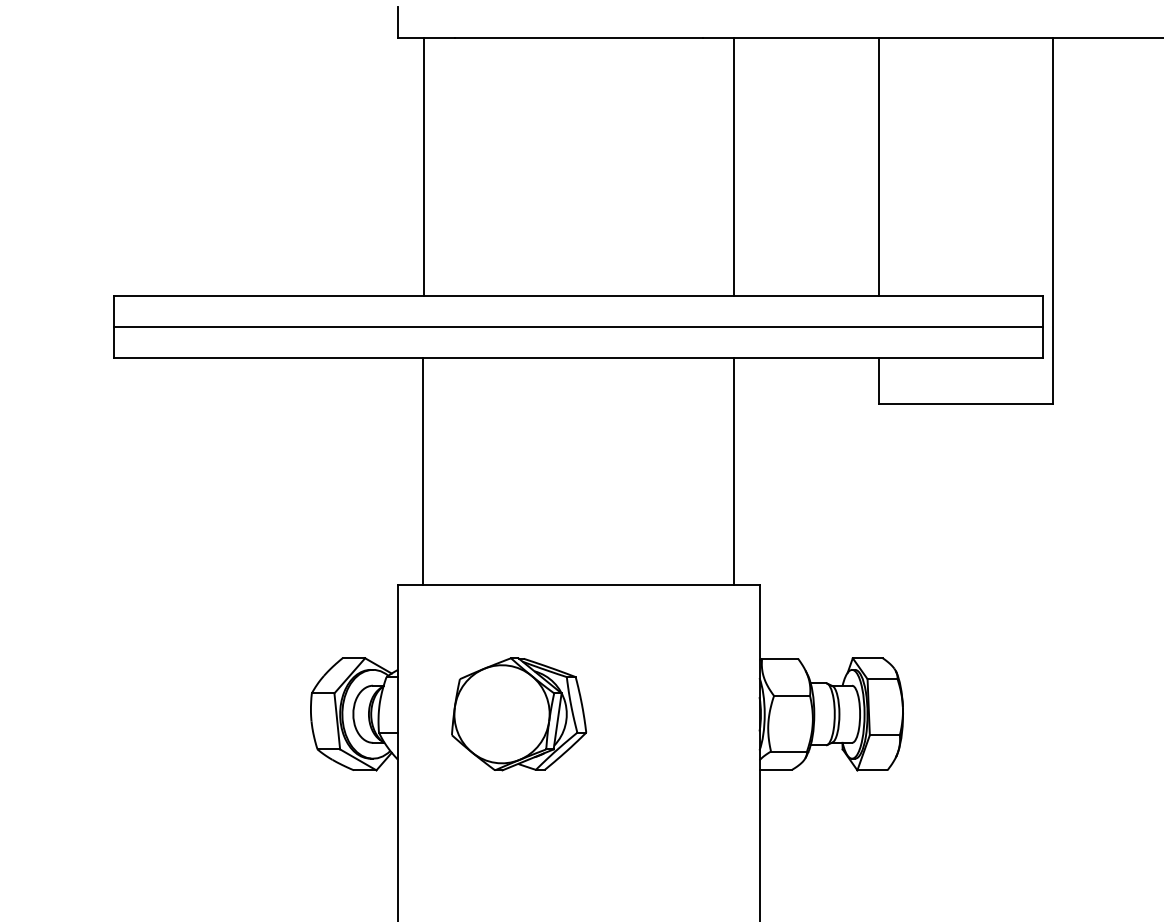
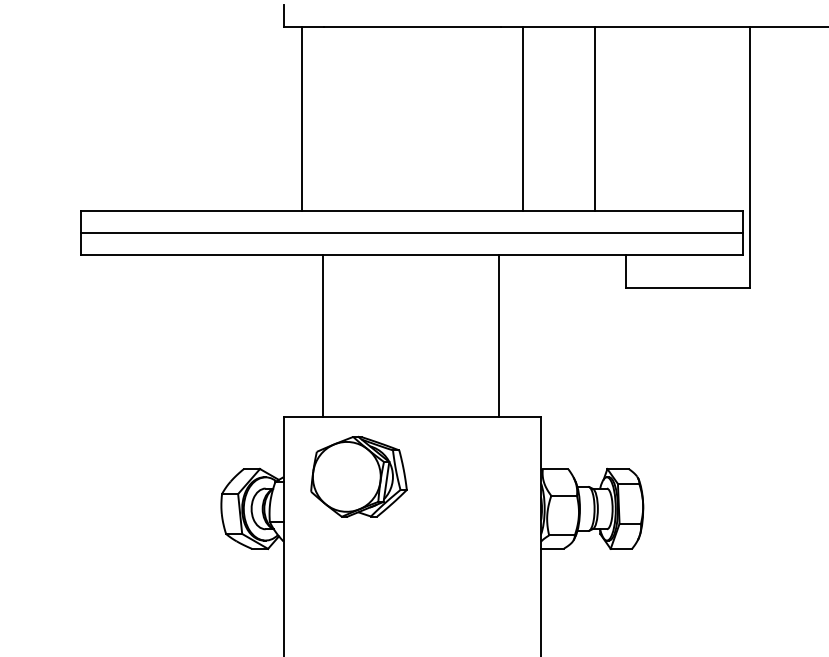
line: (879, 166) -> (595, 118), moved
line: (423, 471) -> (322, 335), moved
line: (734, 471) -> (498, 335), moved
part: (519, 714) -> (359, 477), moved

